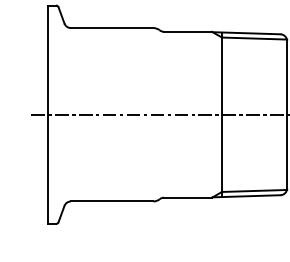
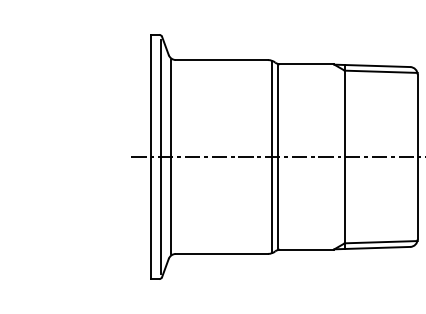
line: (58, 114) -> (161, 156), added
line: (66, 114) -> (170, 156), added
line: (156, 114) -> (271, 156), added
line: (161, 114) -> (277, 156), added

